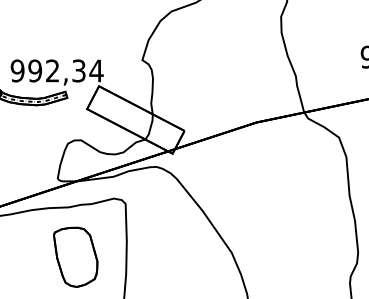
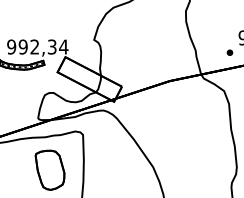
part: (347, 79) -> (229, 52), added

